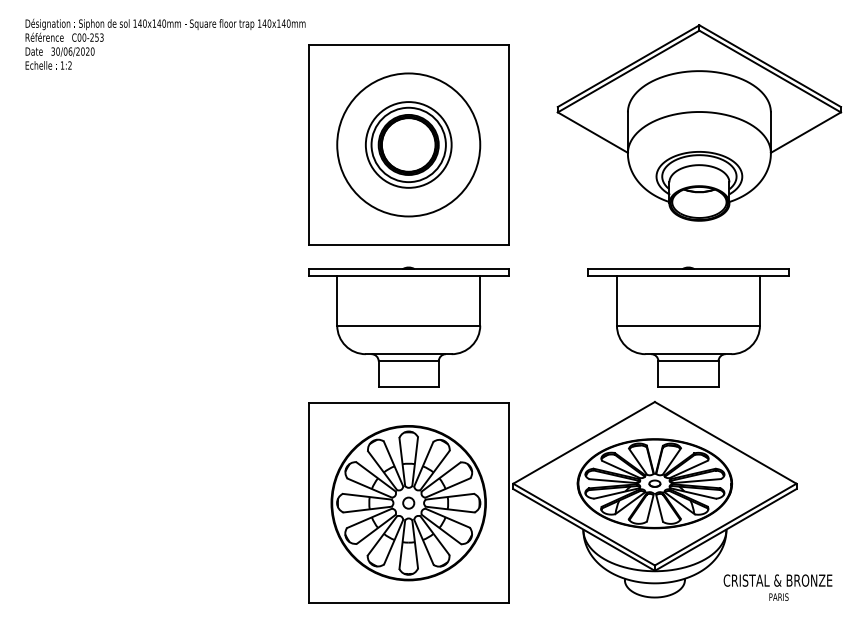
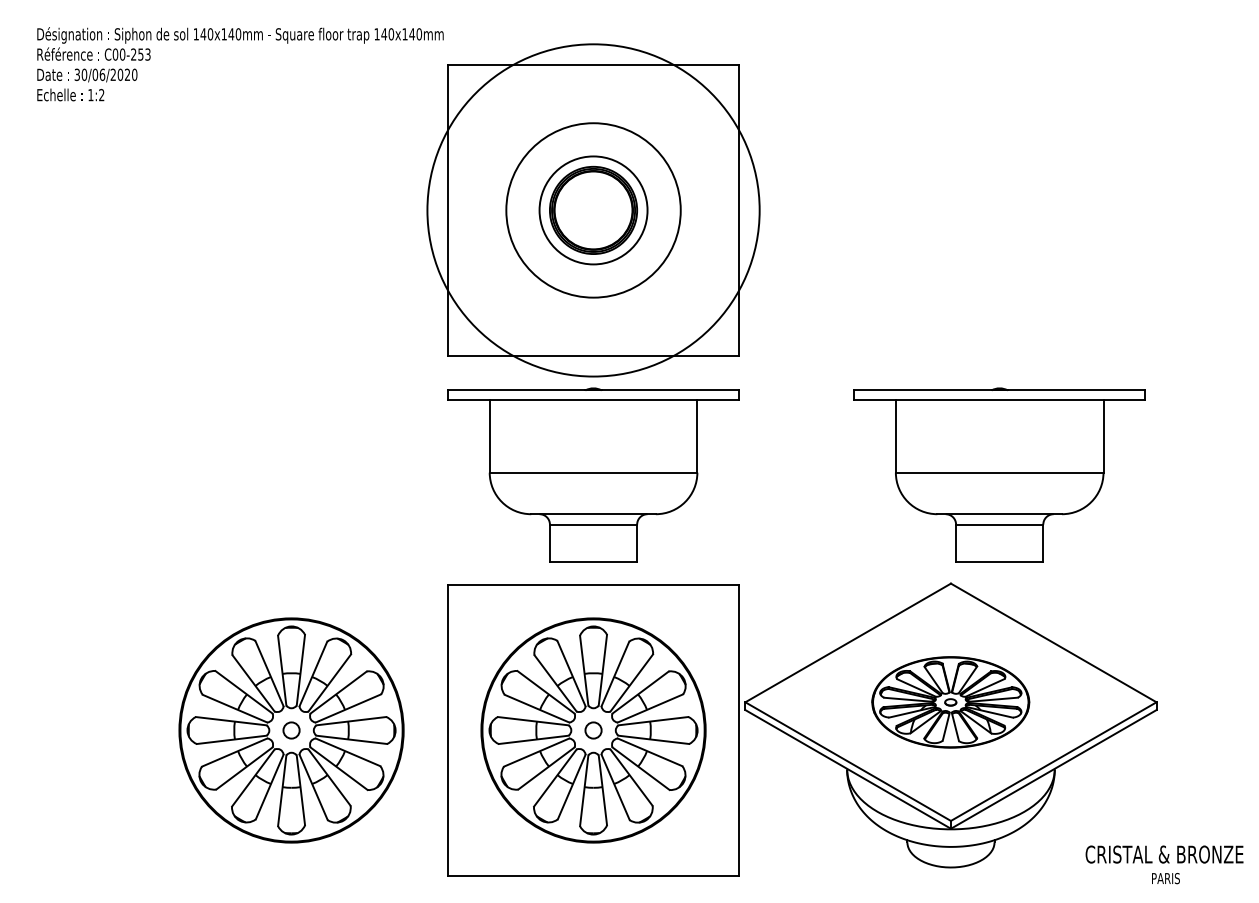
part: (699, 122) -> (1015, 177), removed
circle: (408, 144) -> (593, 209), size x1.4
circle: (408, 144) -> (593, 209), size x1.6
part: (654, 483) -> (950, 701), size x0.7
part: (200, 503) -> (291, 730), added
text: (777, 587) -> (1163, 864), moved

